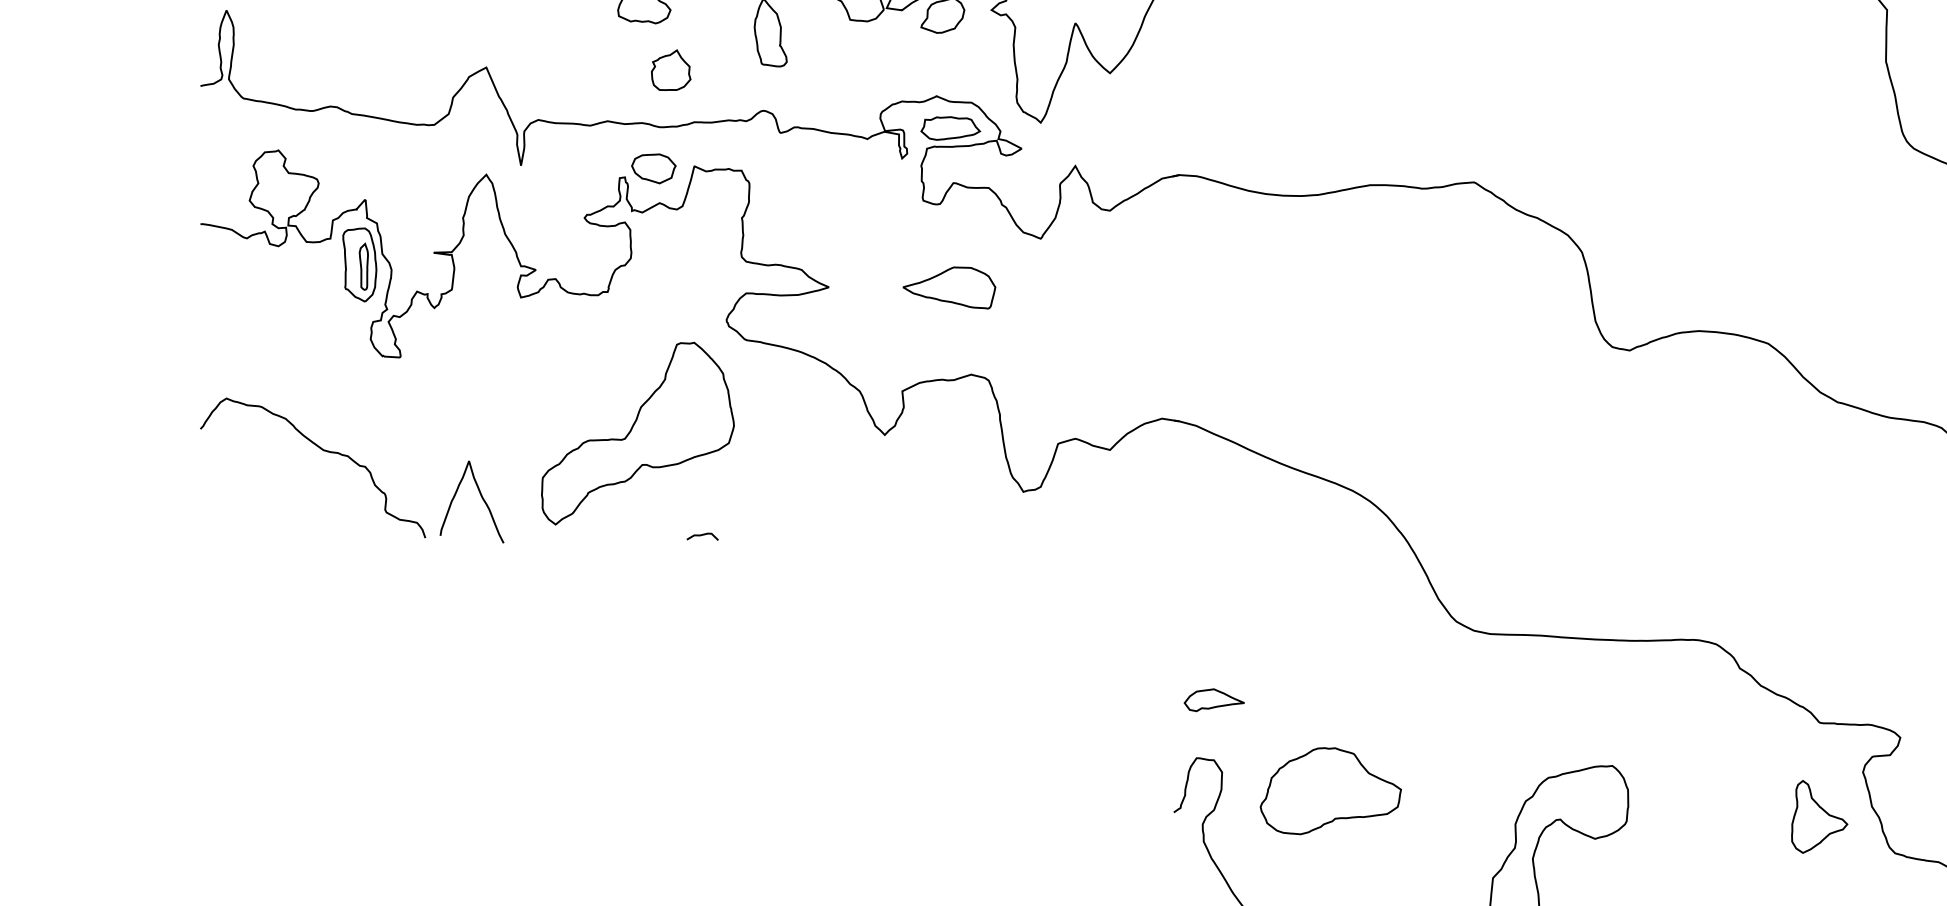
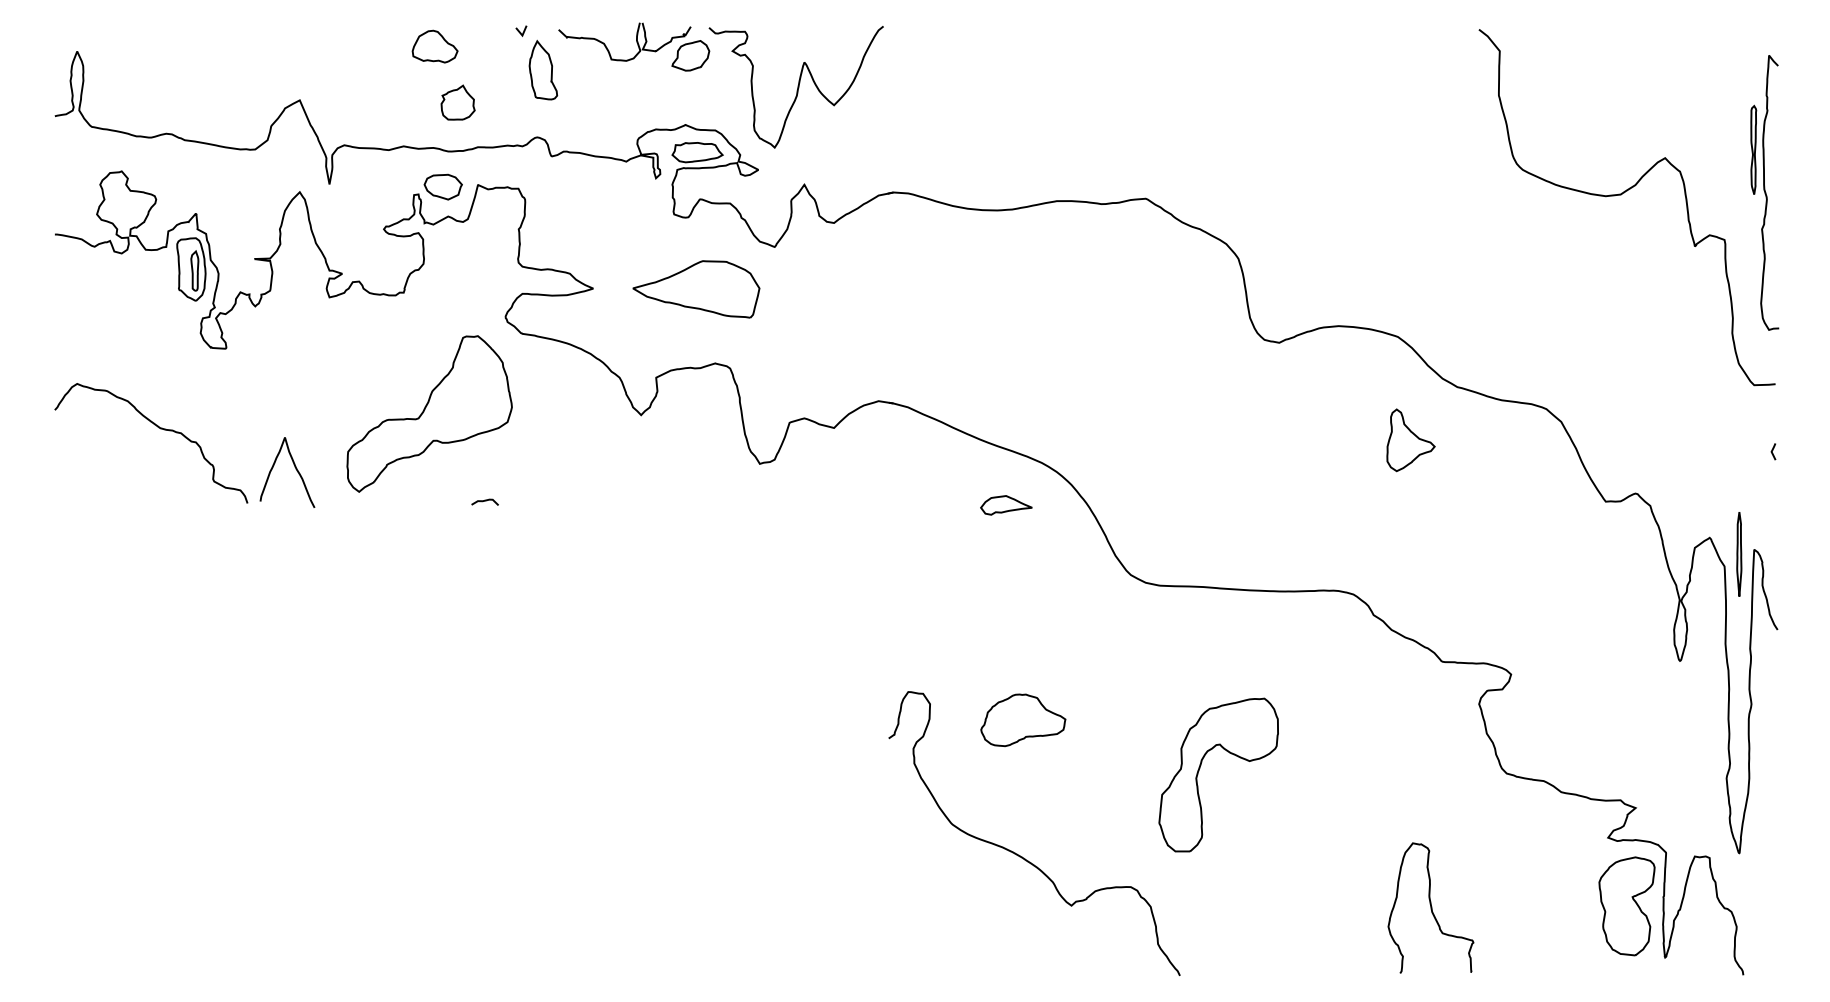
part: (949, 287) -> (696, 288), size x1.6
part: (1214, 700) -> (1006, 505), moved
part: (1331, 791) -> (1023, 720), size x0.7
part: (1819, 817) -> (1410, 440), moved

